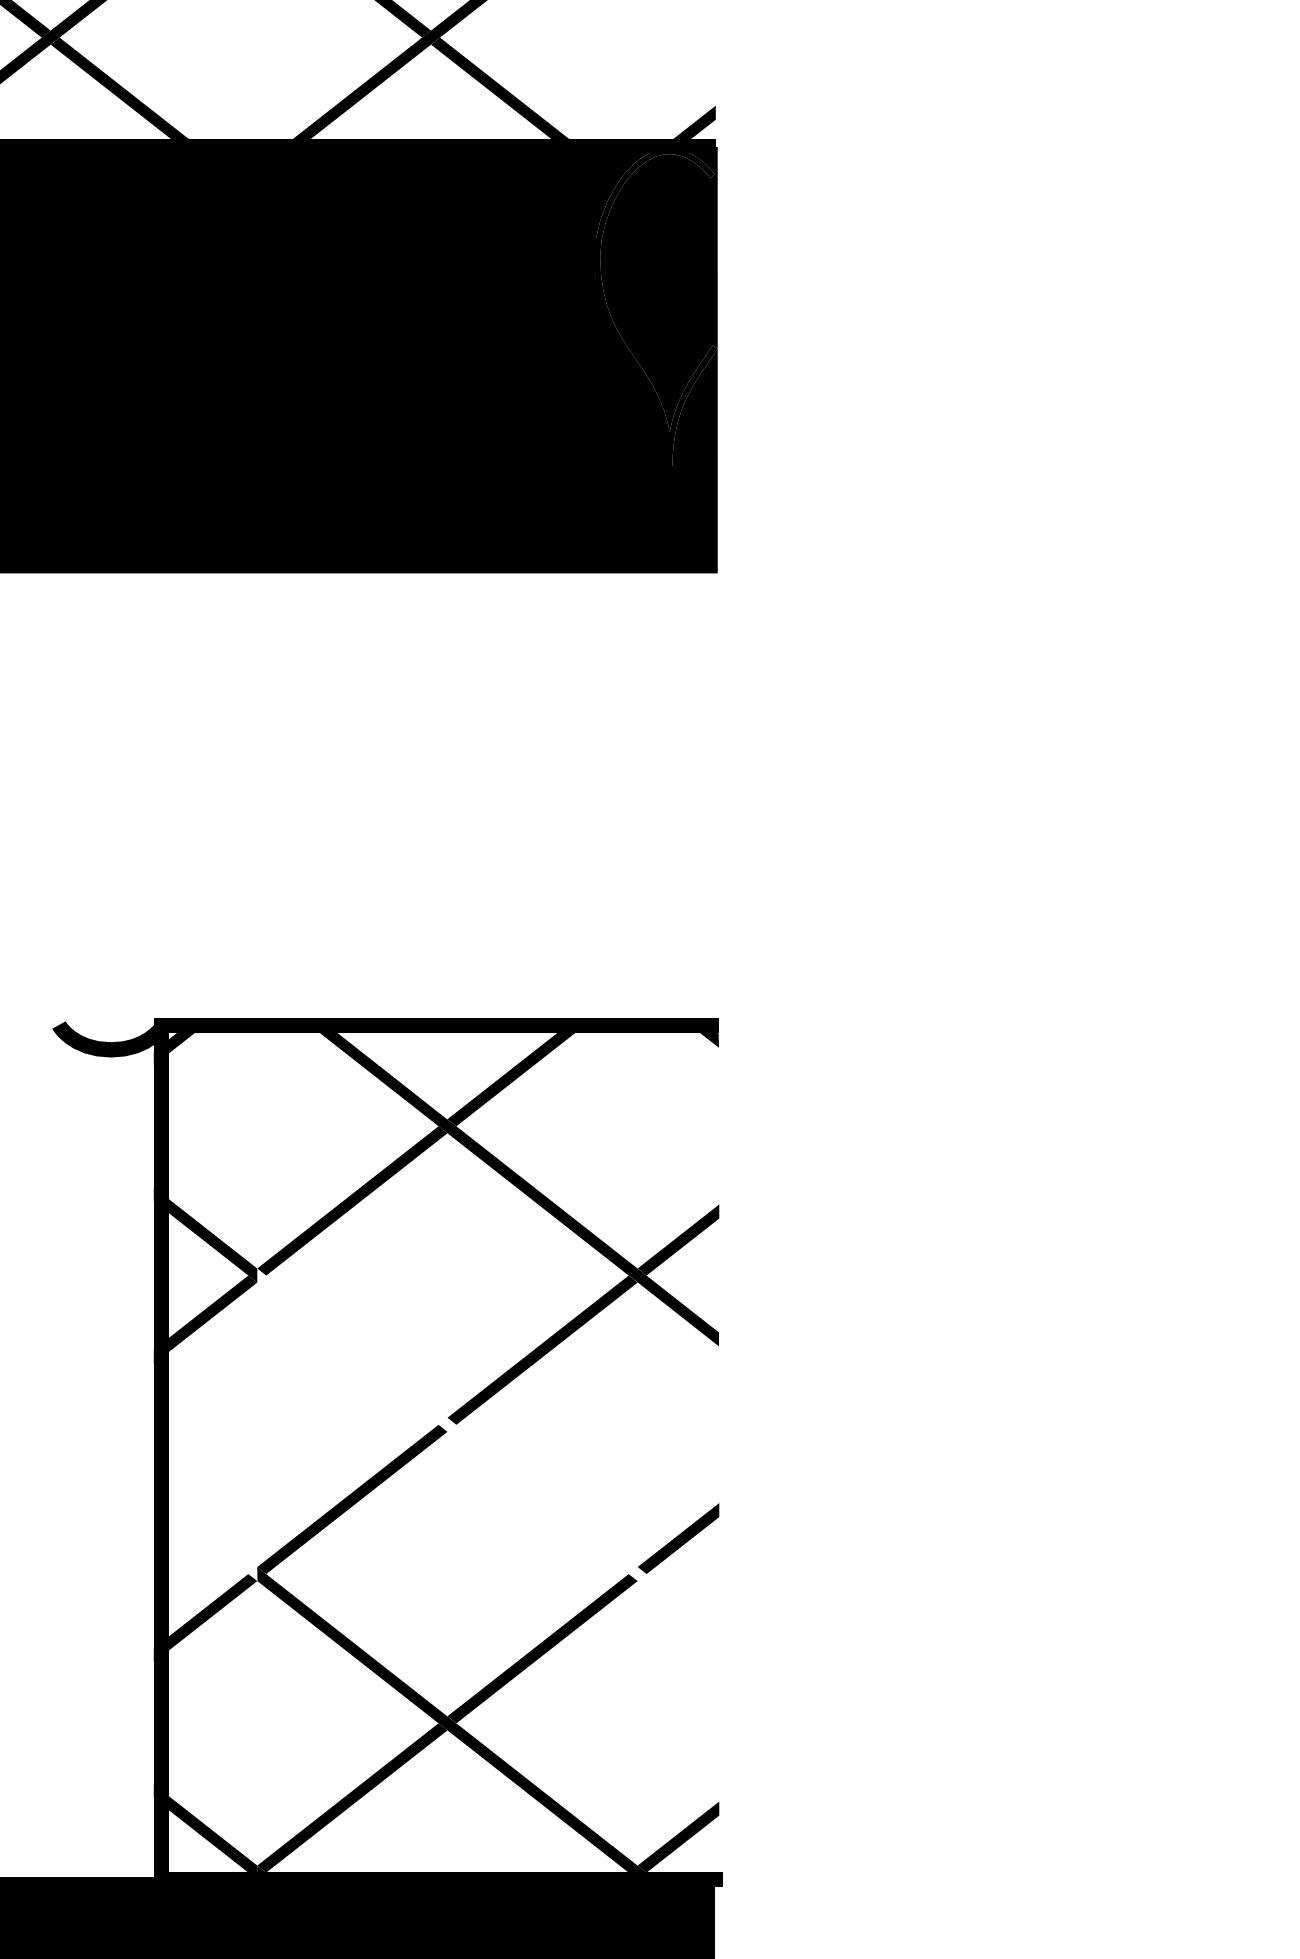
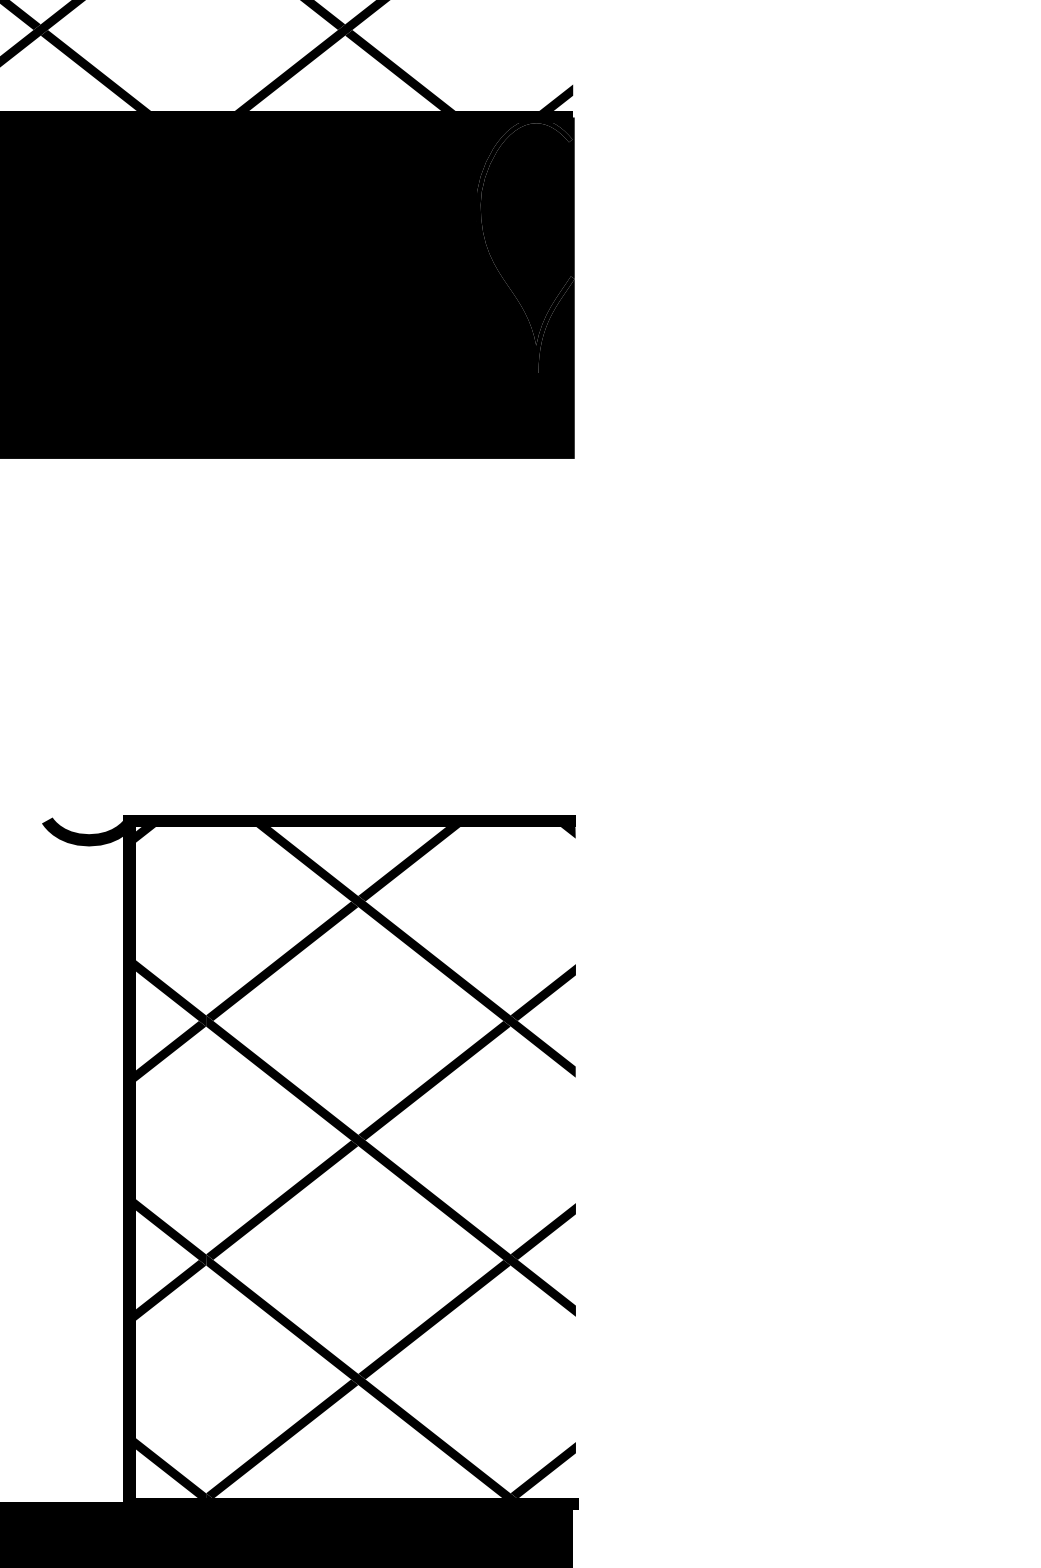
fill: (488, 1456) -> (391, 1165), added
fill: (205, 1533) -> (164, 1227), added

